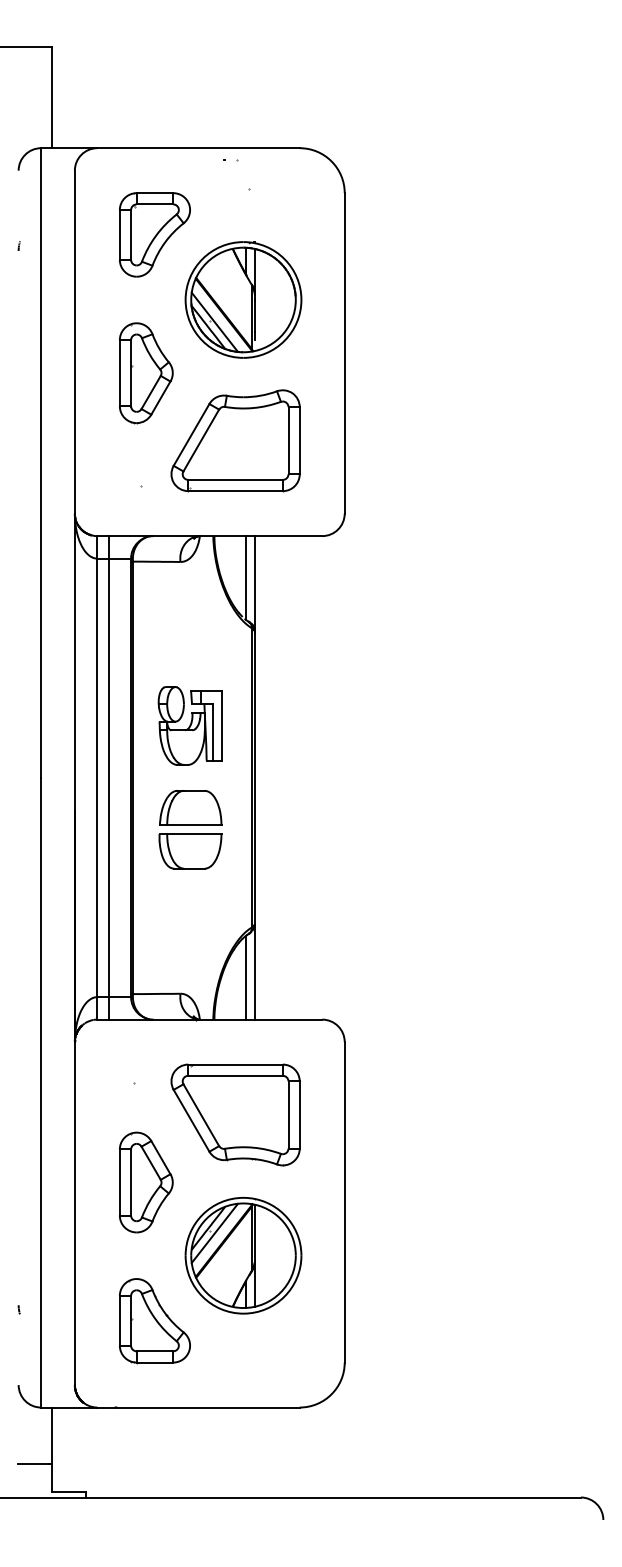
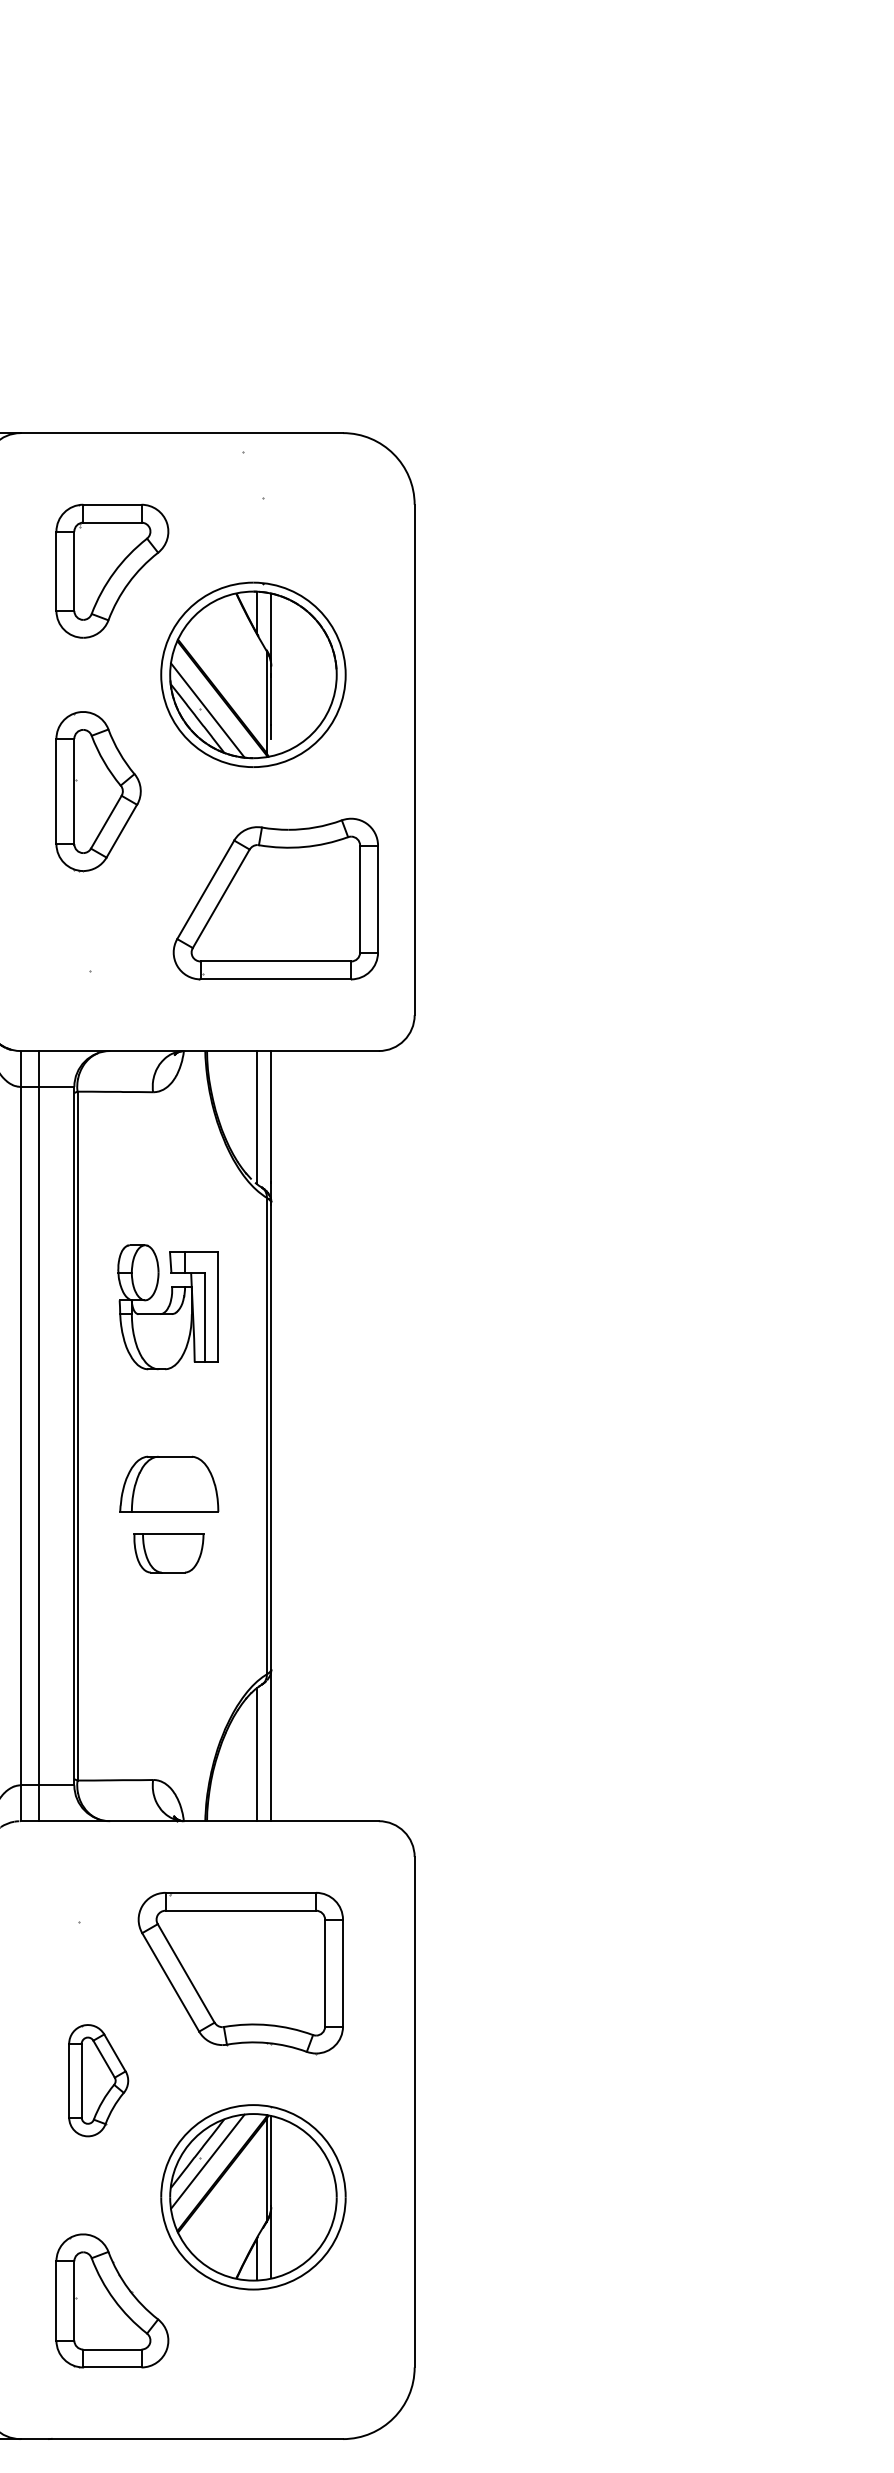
part: (235, 440) -> (275, 898), moved
part: (189, 725) -> (167, 1306), moved
part: (190, 851) -> (168, 1553), size x0.7
part: (146, 1182) -> (98, 2080), size x0.7

